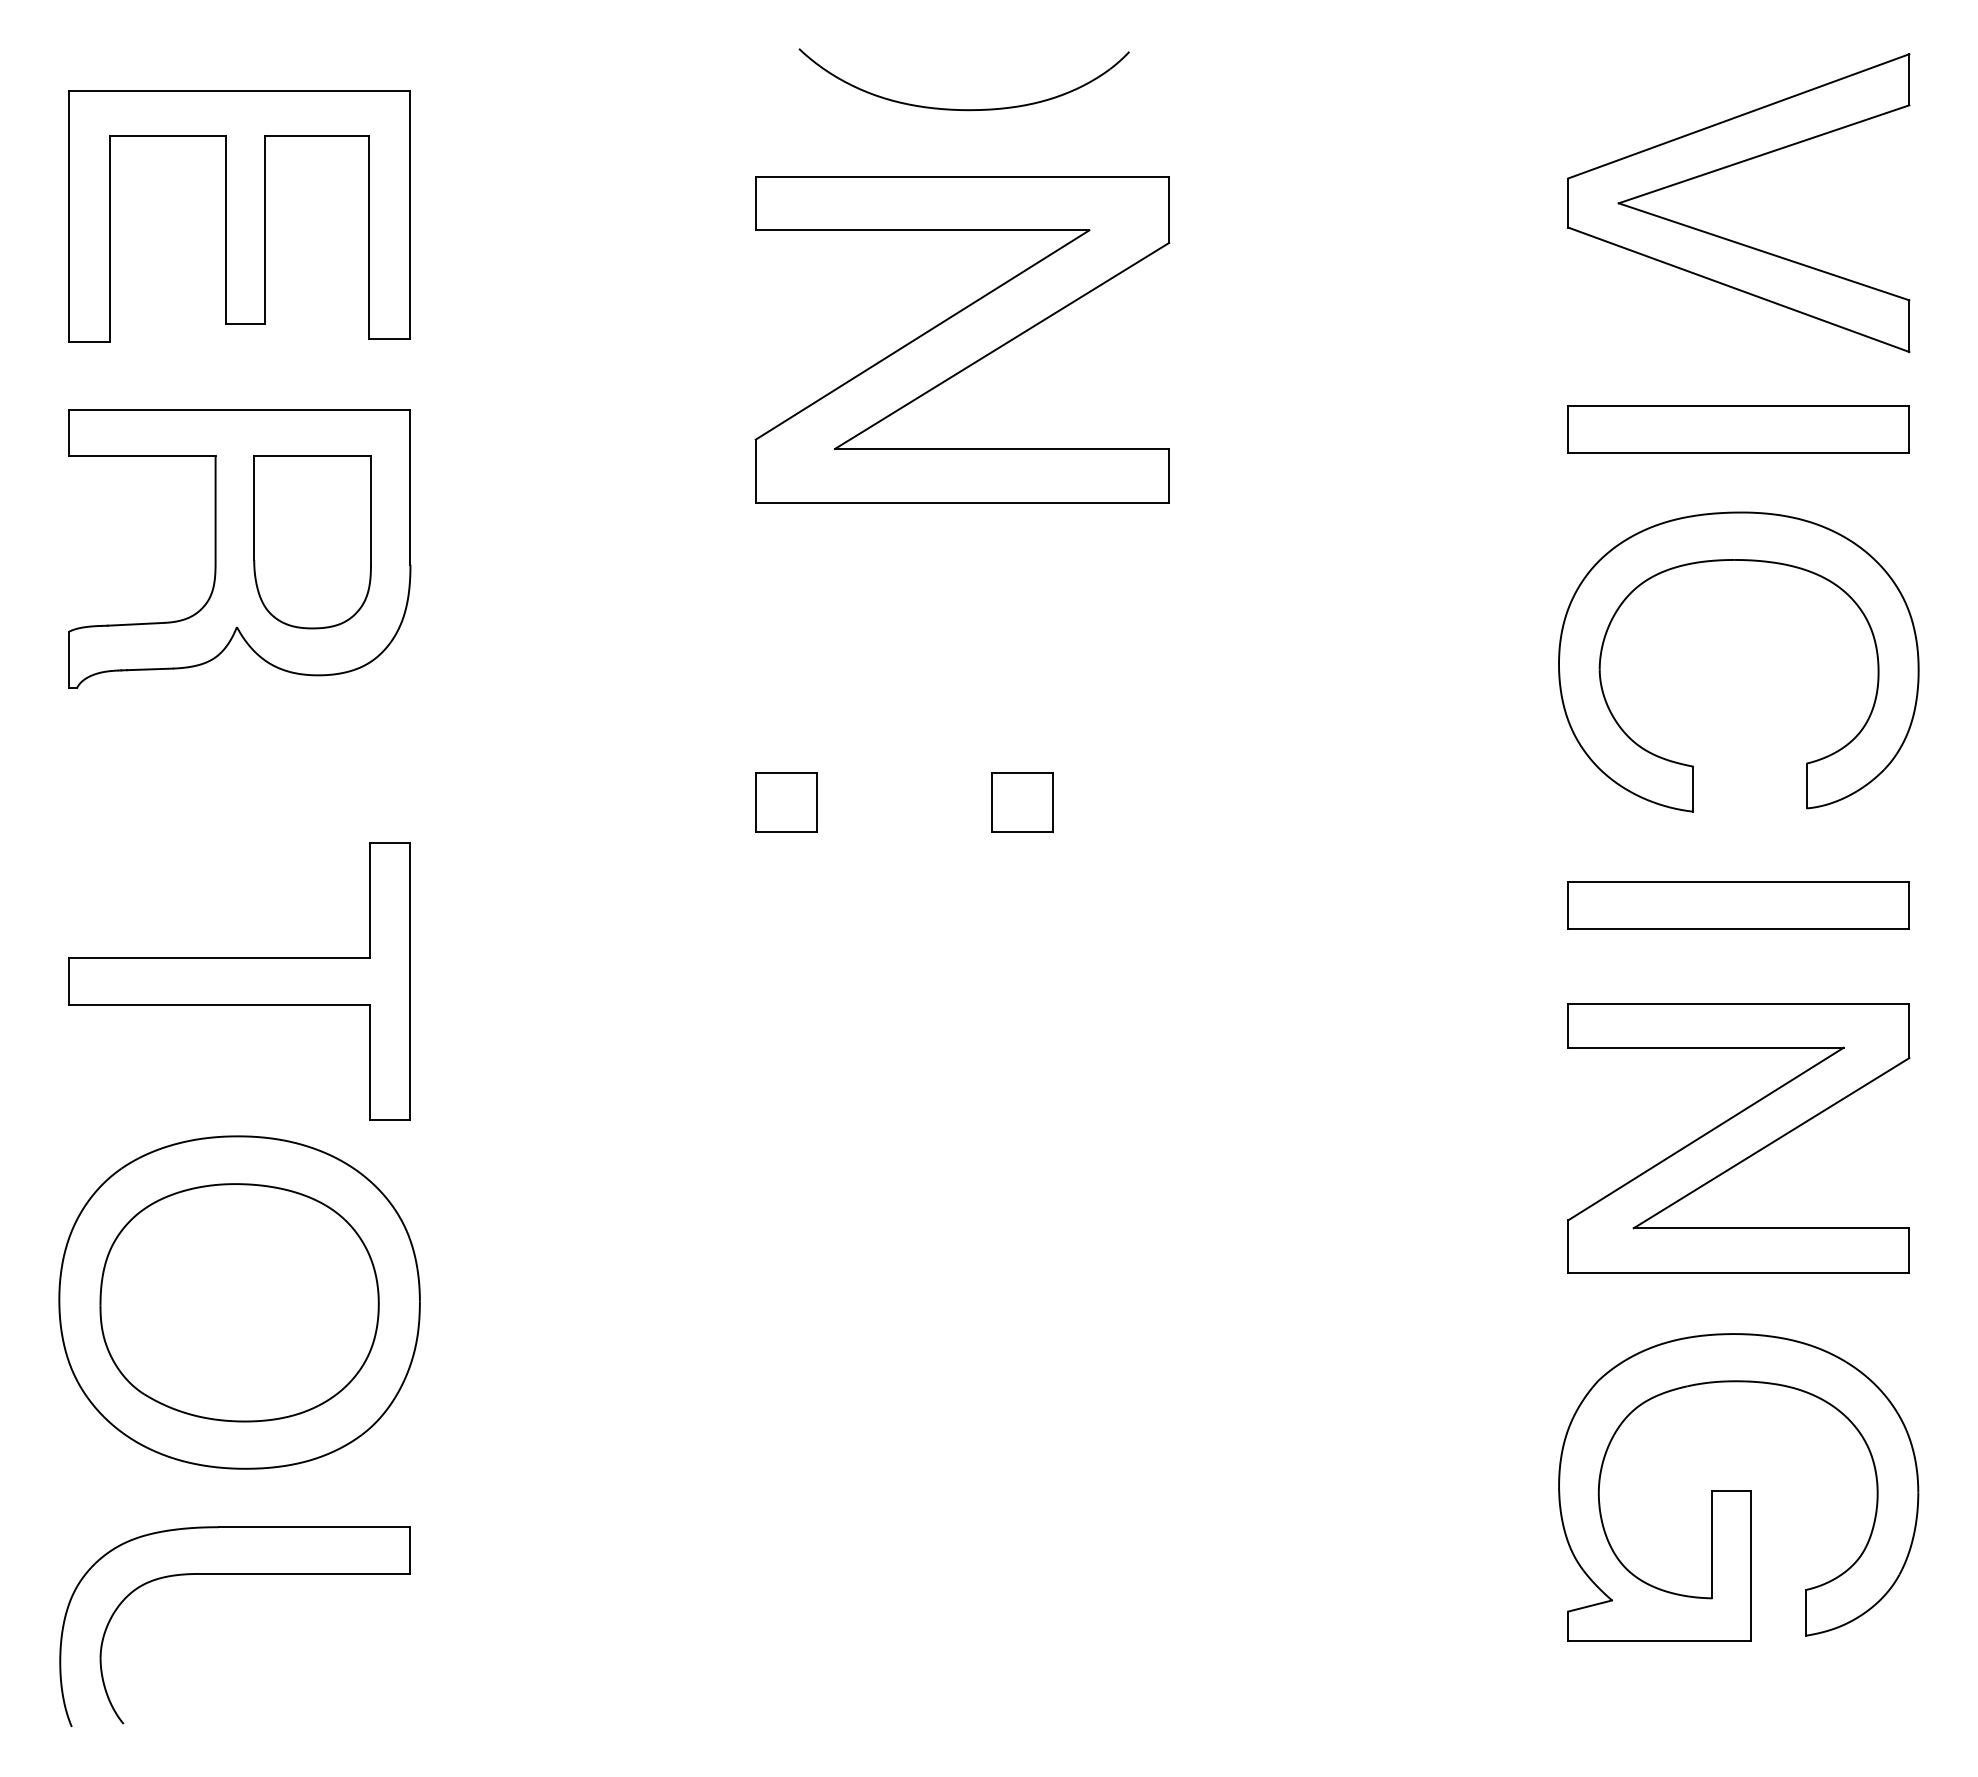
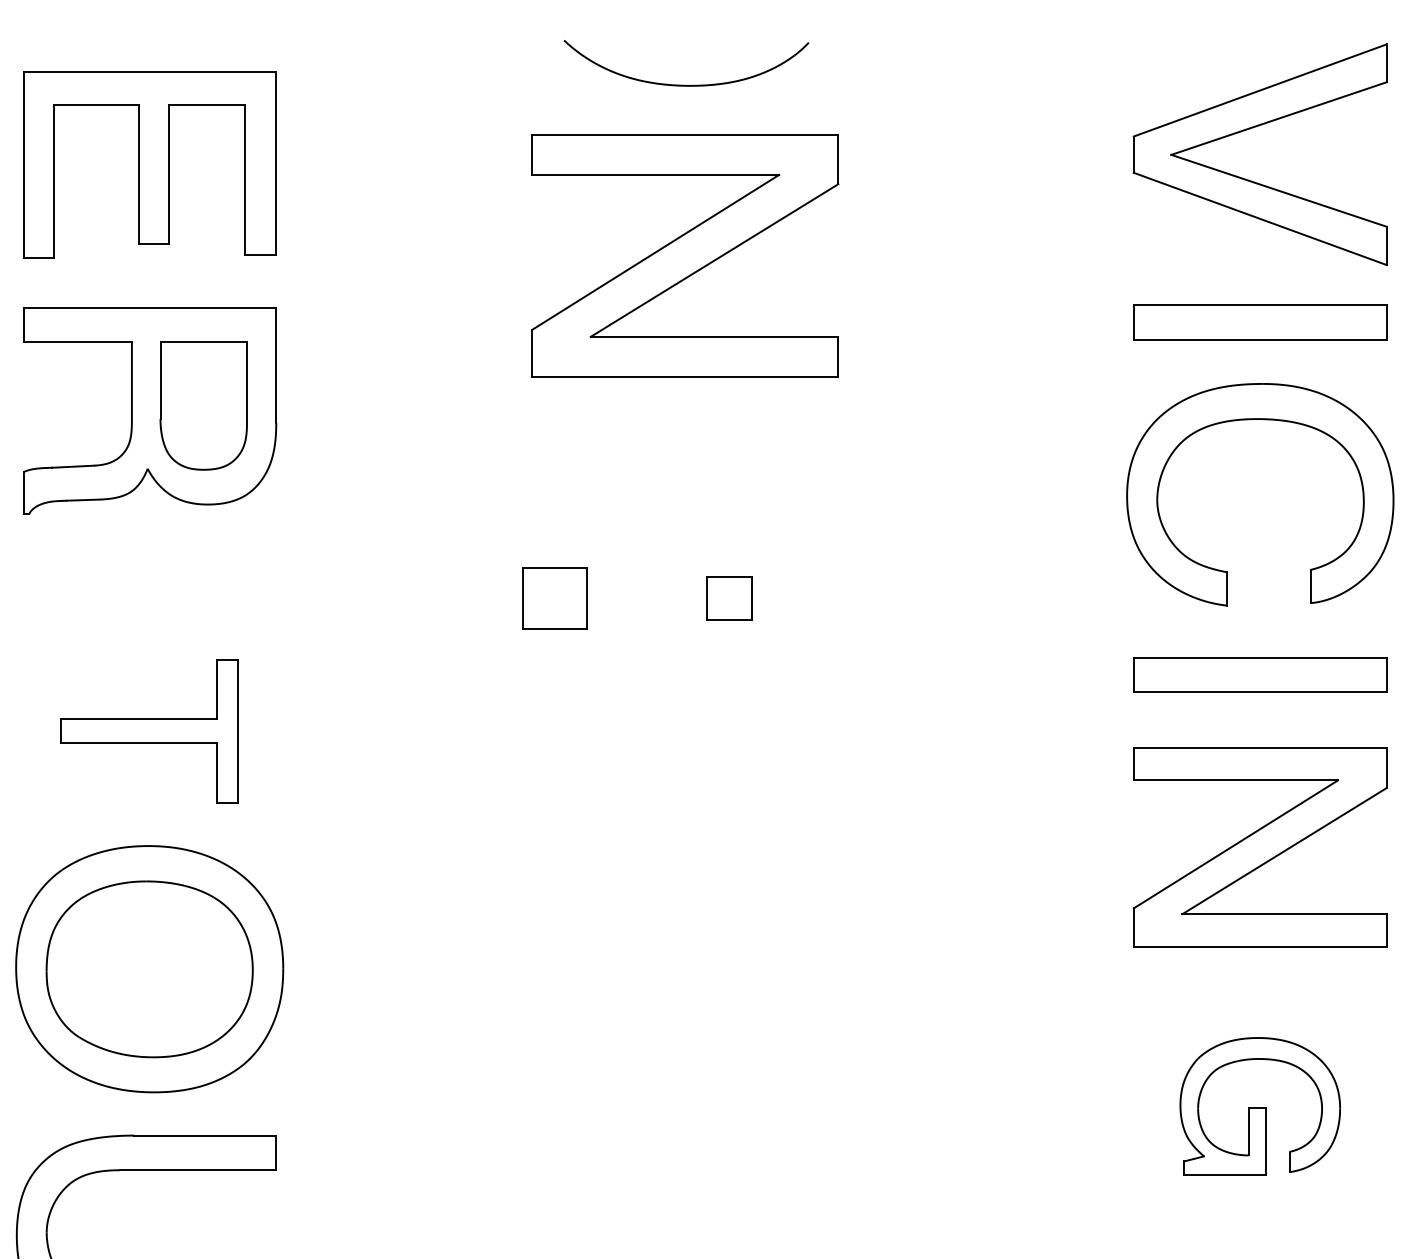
part: (786, 802) -> (554, 598), size x1.4
part: (239, 981) -> (149, 731), size x0.7
part: (1738, 1487) -> (1260, 1106), size x0.6

